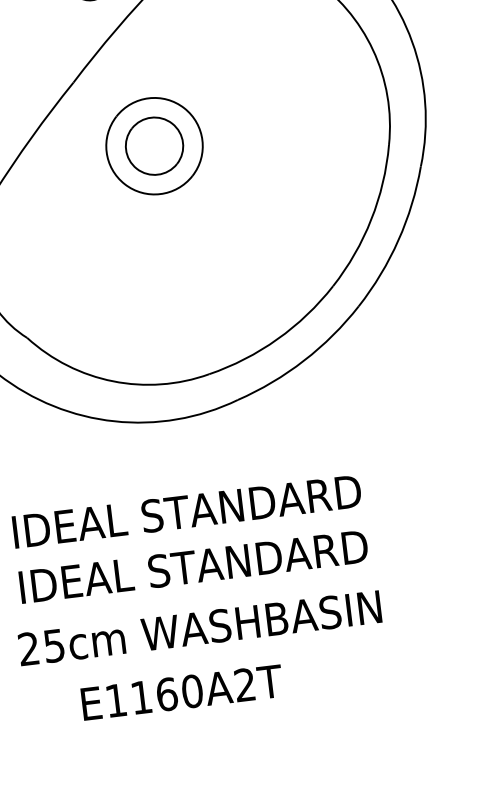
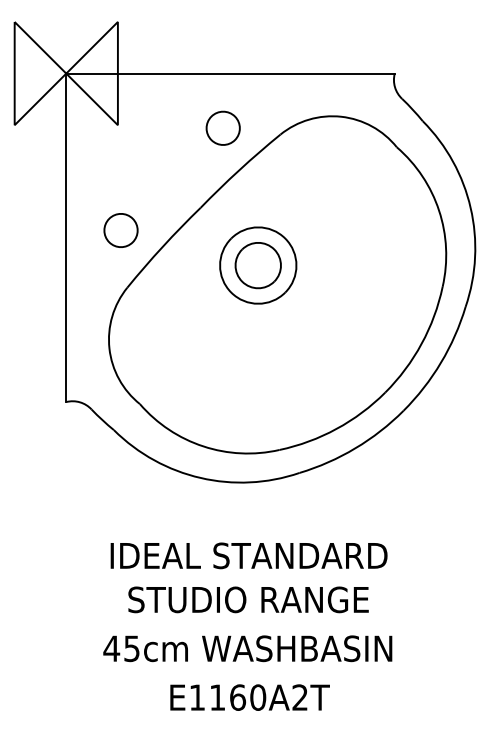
text: (192, 566) -> (248, 599), IDEAL STANDARD -> STUDIO RANGE
text: (28, 648) -> (111, 648), 25cm -> 45cm
text: (181, 692) -> (249, 697), moved

